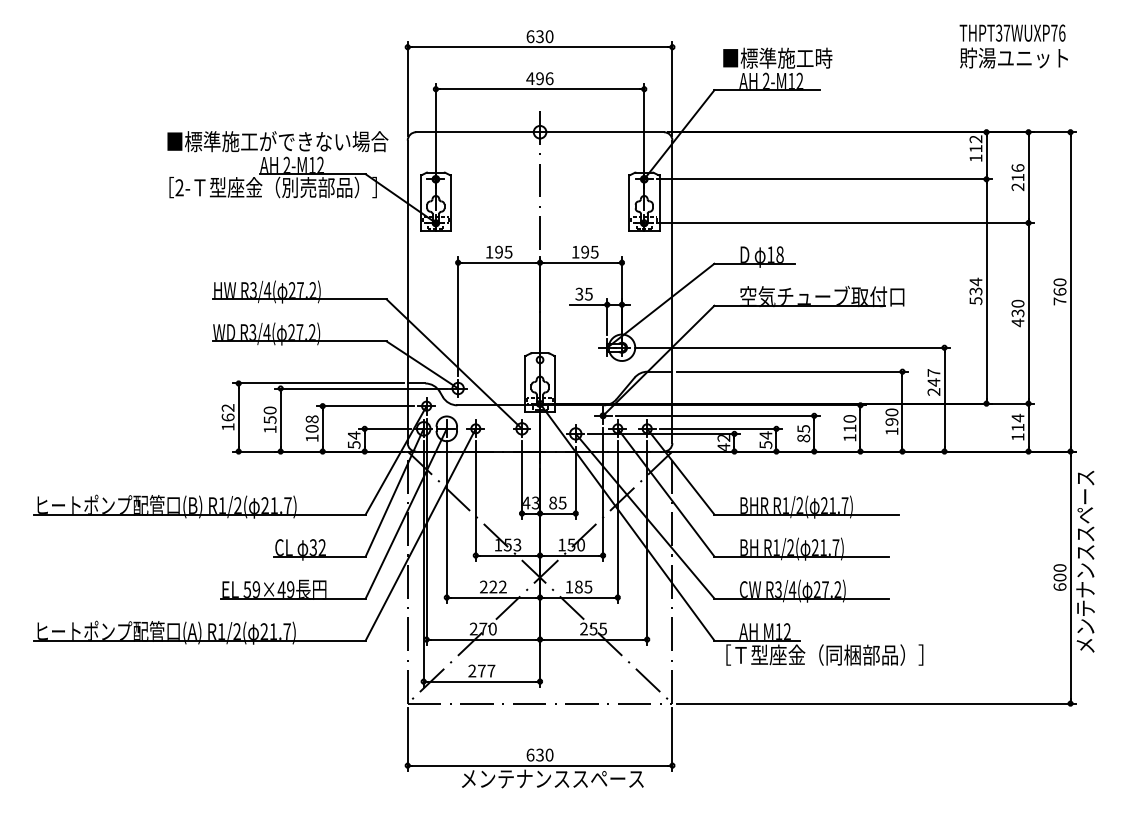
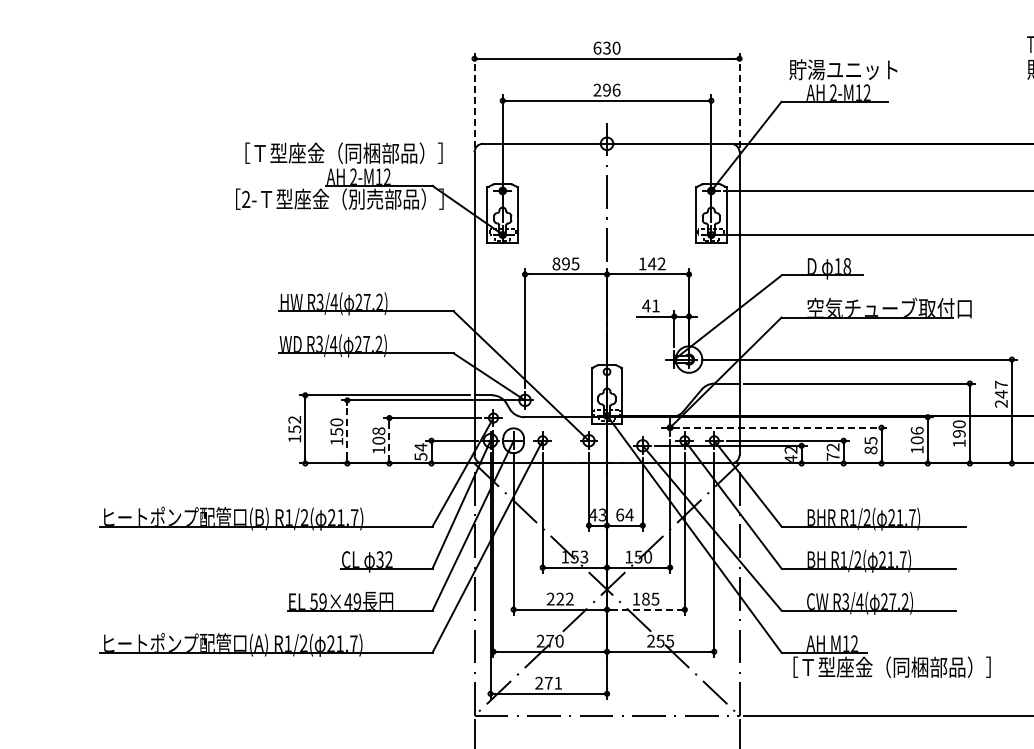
text: (777, 57) -> (844, 69), ■標準施工時 -> 貯湯ユニット
text: (530, 78) -> (597, 90), 496 -> 296
line: (407, 88) -> (474, 100), solid -> dashed
line: (672, 88) -> (739, 100), solid -> dashed
text: (277, 141) -> (344, 153), ■標準施工ができない場合 -> ［Ｔ型座金（同梱部品）］
text: (489, 251) -> (556, 263), 195 -> 895
text: (589, 251) -> (656, 263), 195 -> 142
text: (583, 293) -> (650, 305), 35 -> 41
line: (717, 415) -> (784, 427), solid -> dashed
text: (227, 417) -> (294, 429), 162 -> 152
line: (280, 419) -> (347, 431), solid -> dashed
text: (849, 423) -> (916, 435), 110 -> 106
line: (322, 429) -> (389, 441), solid -> dashed
text: (765, 439) -> (832, 451), 54 -> 72
text: (557, 502) -> (624, 514), 85 -> 64
line: (578, 597) -> (645, 609), solid -> dashed
text: (491, 670) -> (558, 682), 277 -> 271

